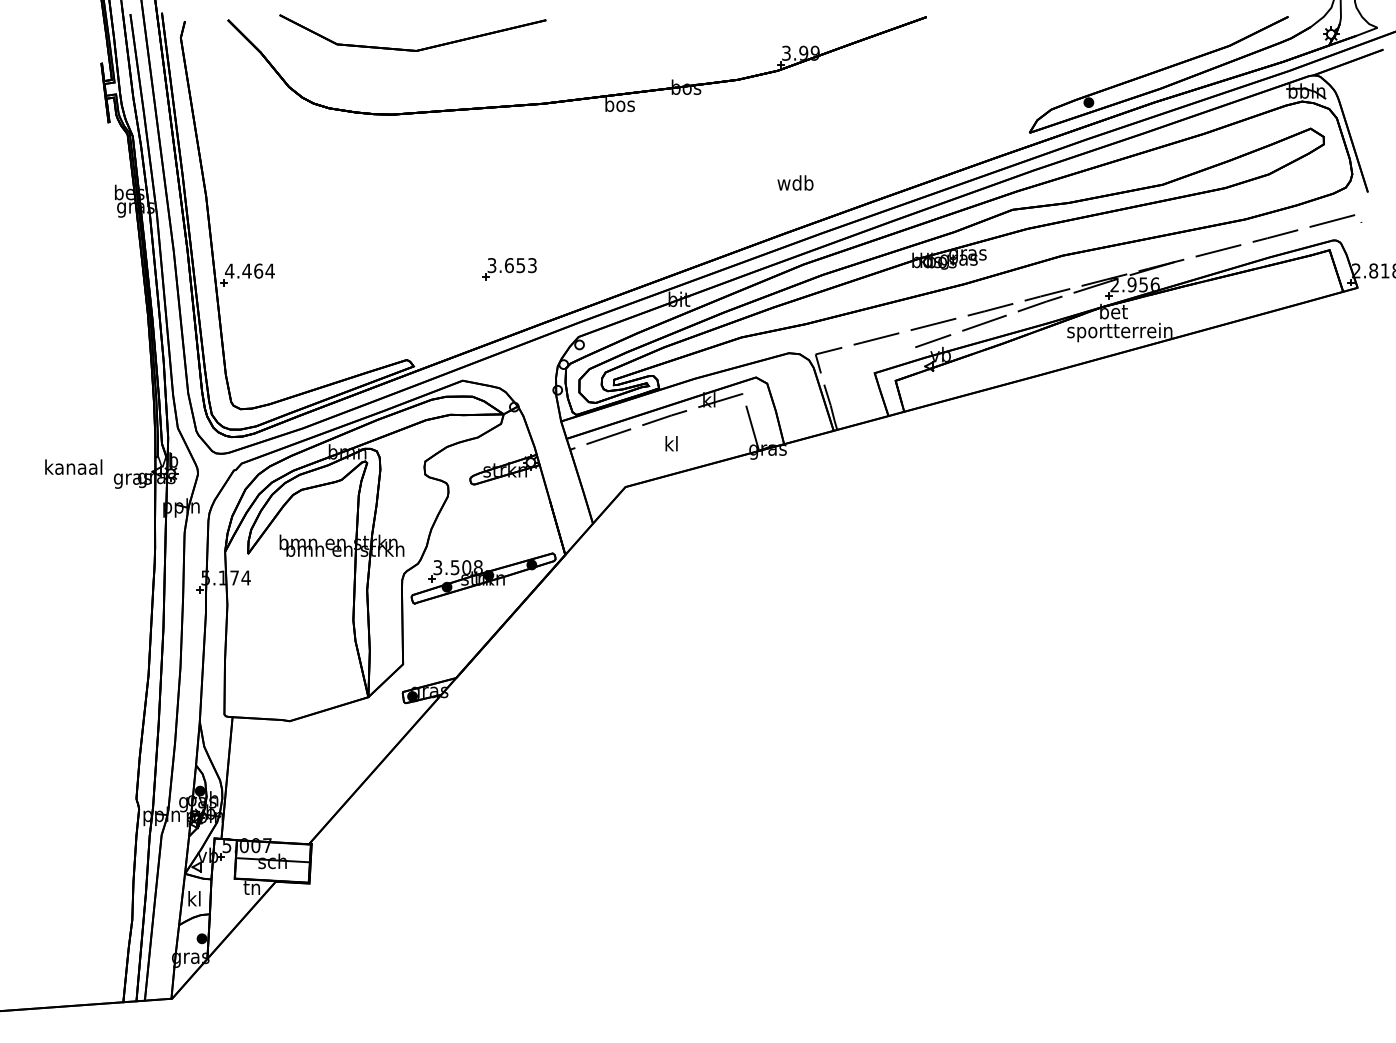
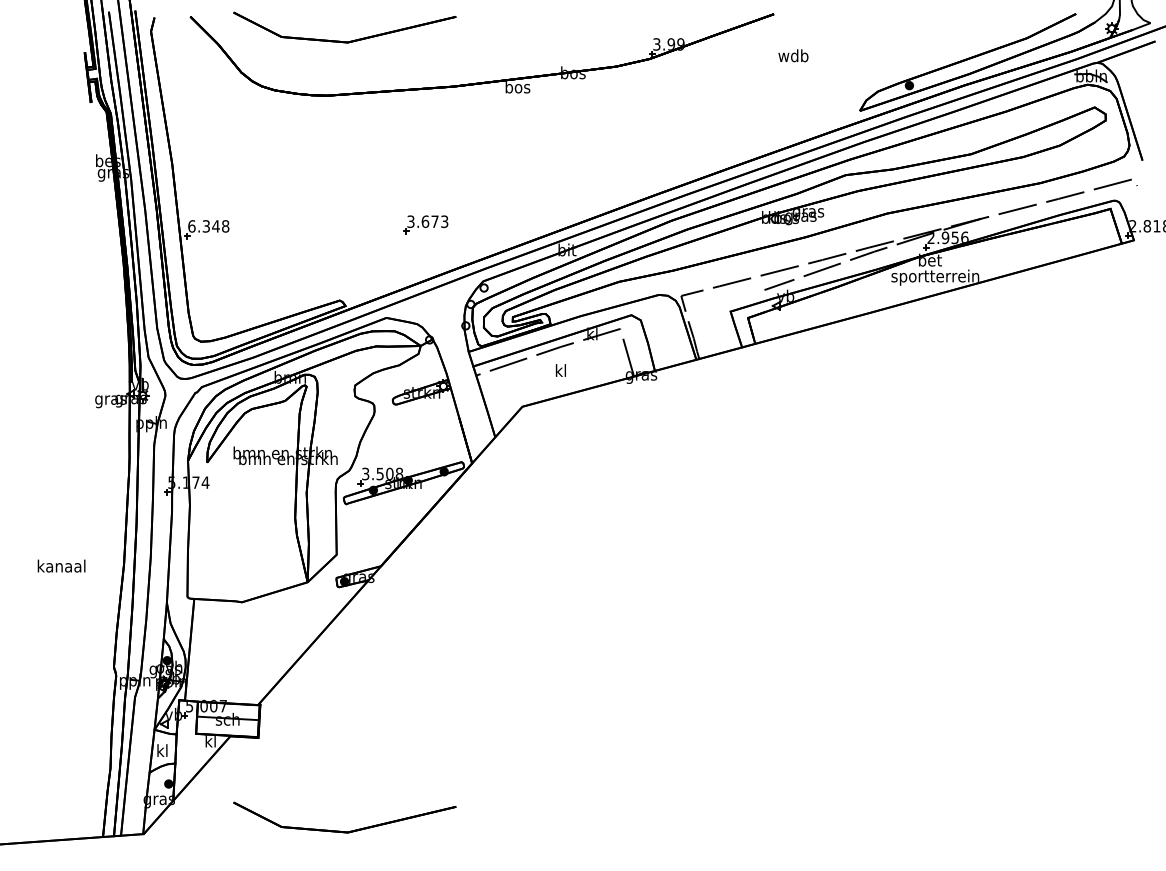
text: (795, 182) -> (793, 55), moved
text: (520, 265) -> (434, 221), 3.653 -> 3.673
text: (249, 271) -> (208, 226), 4.464 -> 6.348
text: (73, 466) -> (61, 565), moved
text: (252, 887) -> (210, 741), tn -> kl
part: (407, 994) -> (340, 830), added

